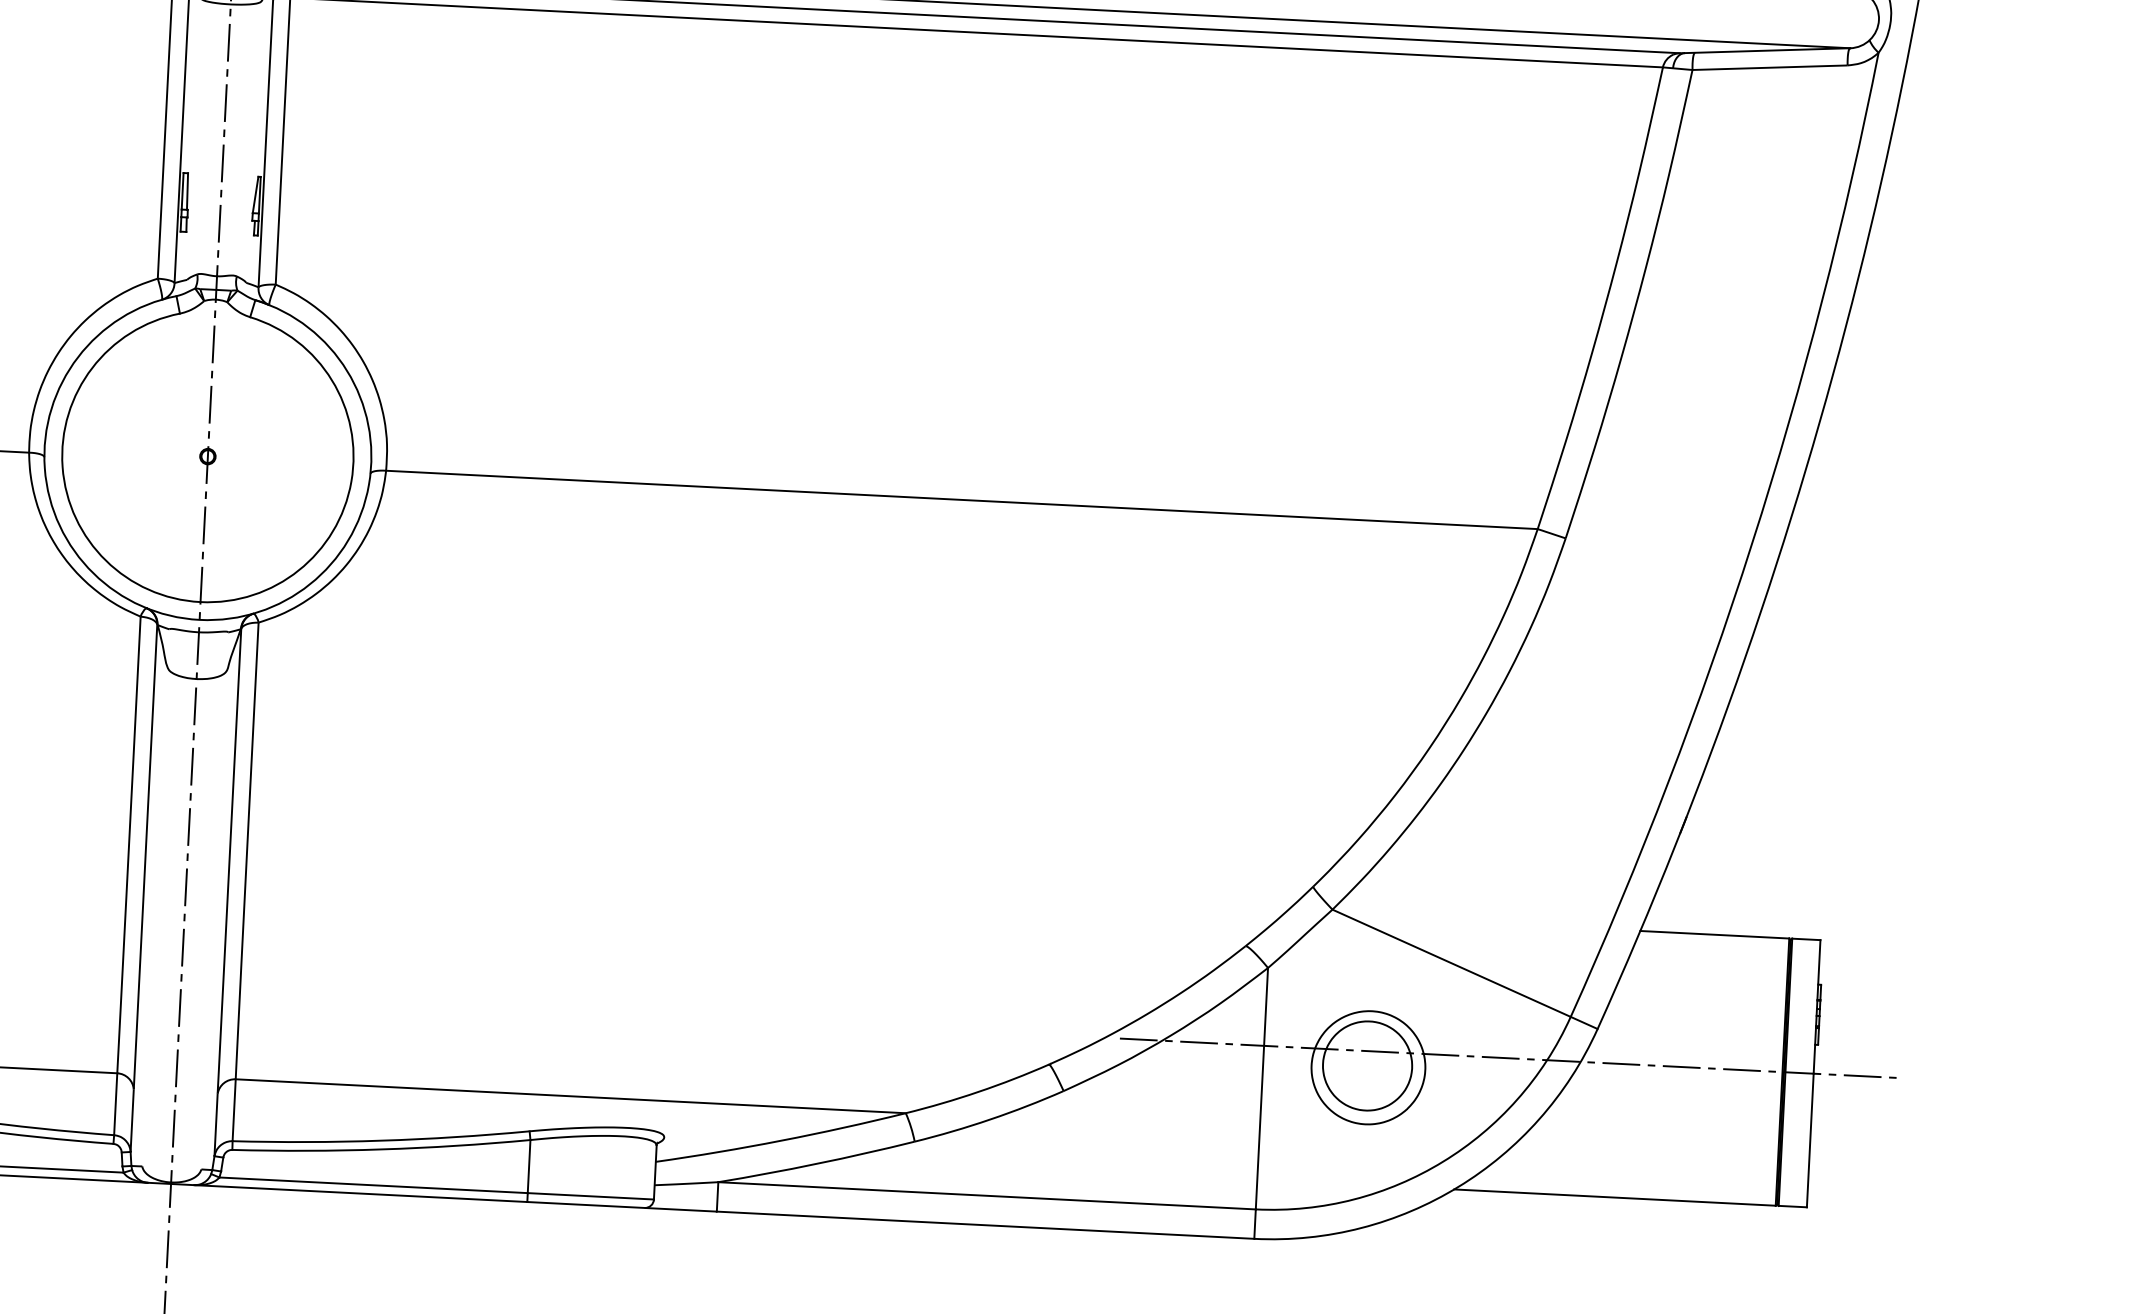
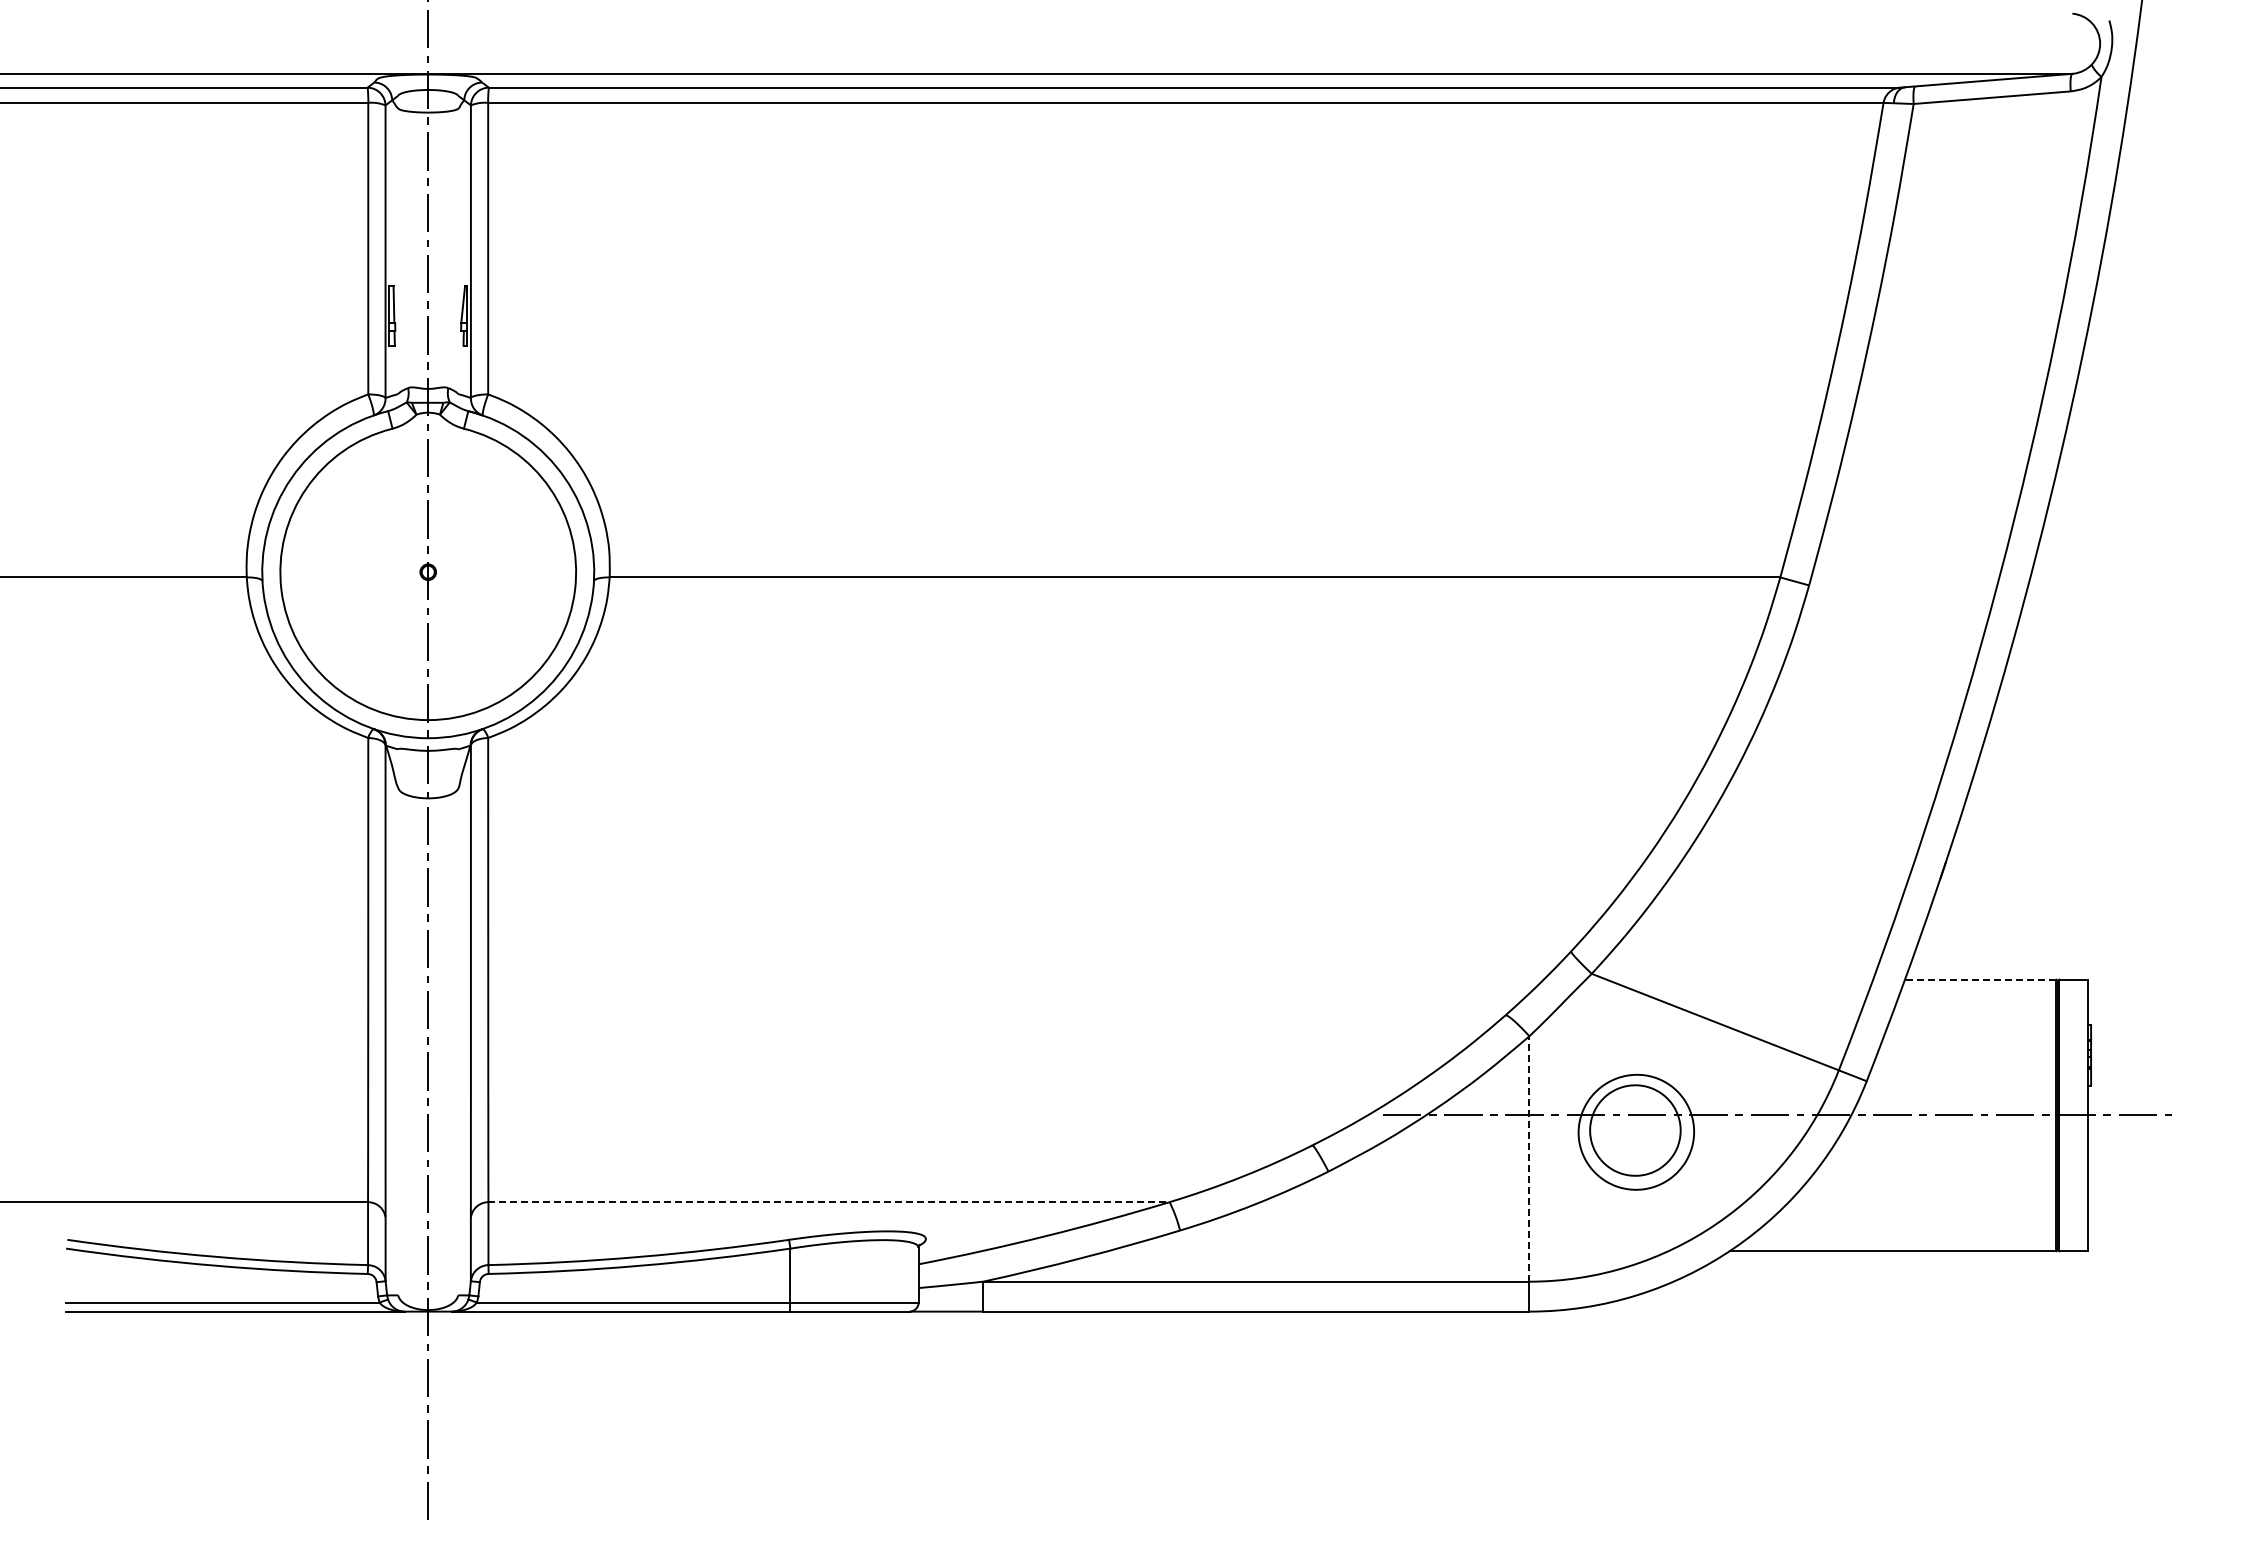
line: (1714, 934) -> (1980, 979), solid -> dashed
line: (1261, 1089) -> (1529, 1159), solid -> dashed
line: (571, 1096) -> (829, 1202), solid -> dashed

